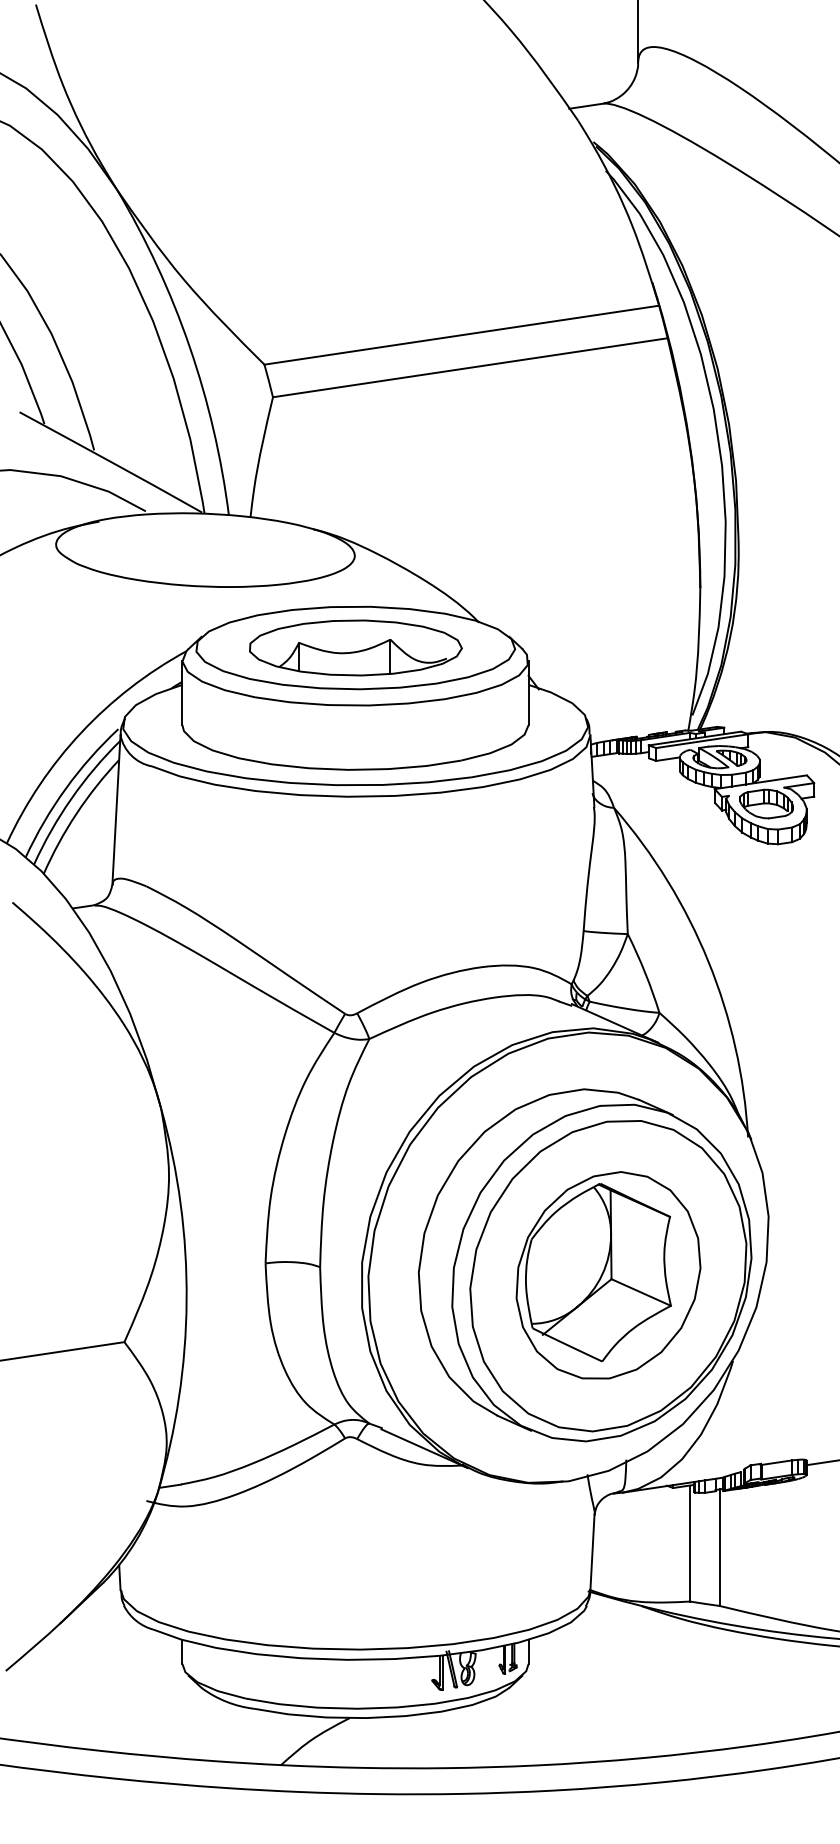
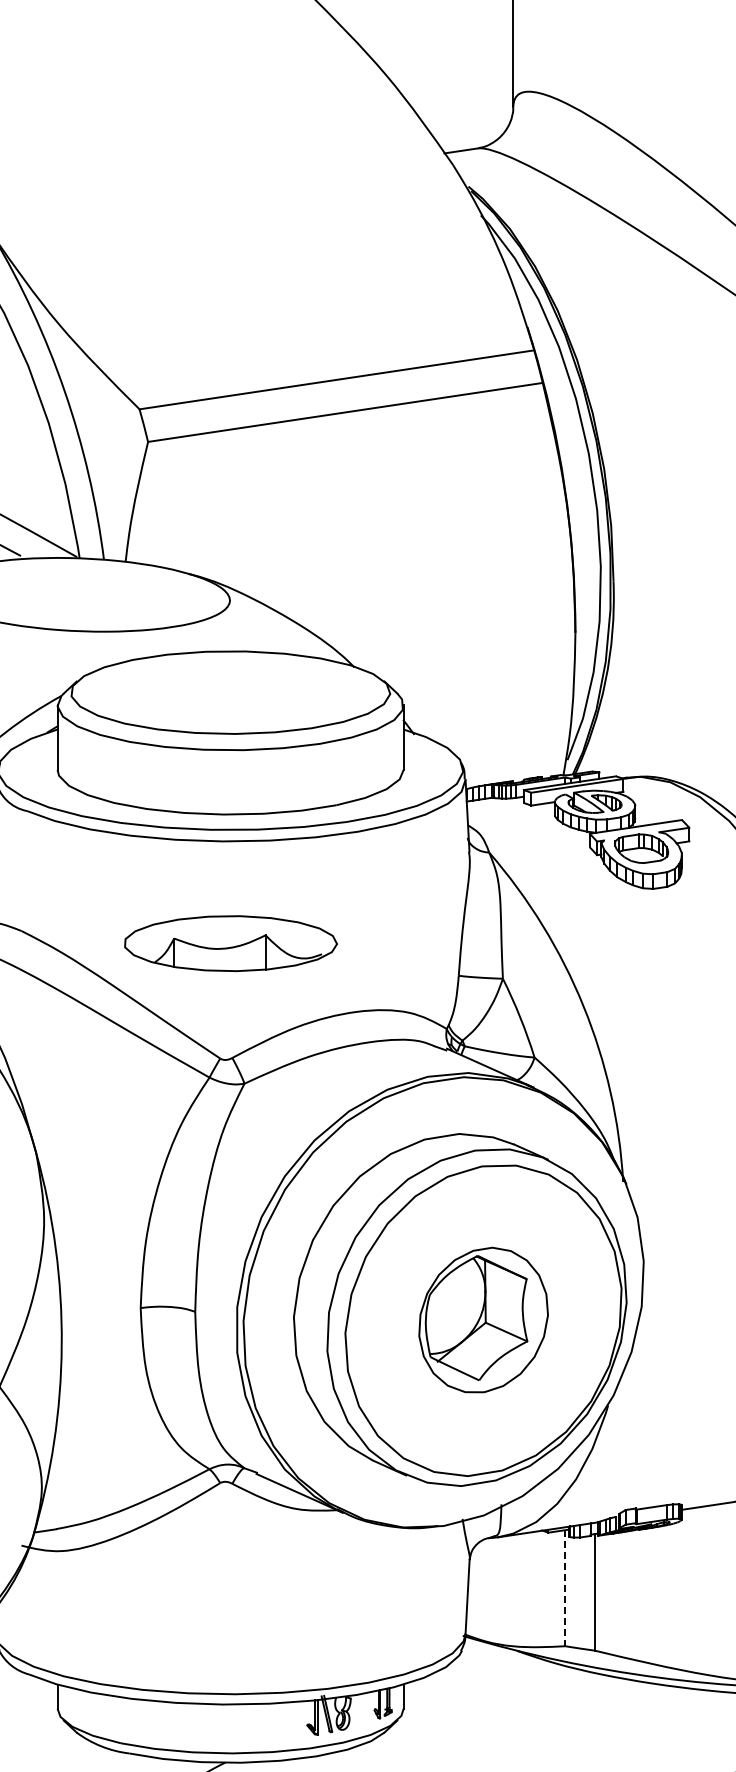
part: (355, 647) -> (230, 943), moved
part: (608, 1275) -> (483, 1320), size x0.7
line: (690, 1544) -> (565, 1589), solid -> dashed

